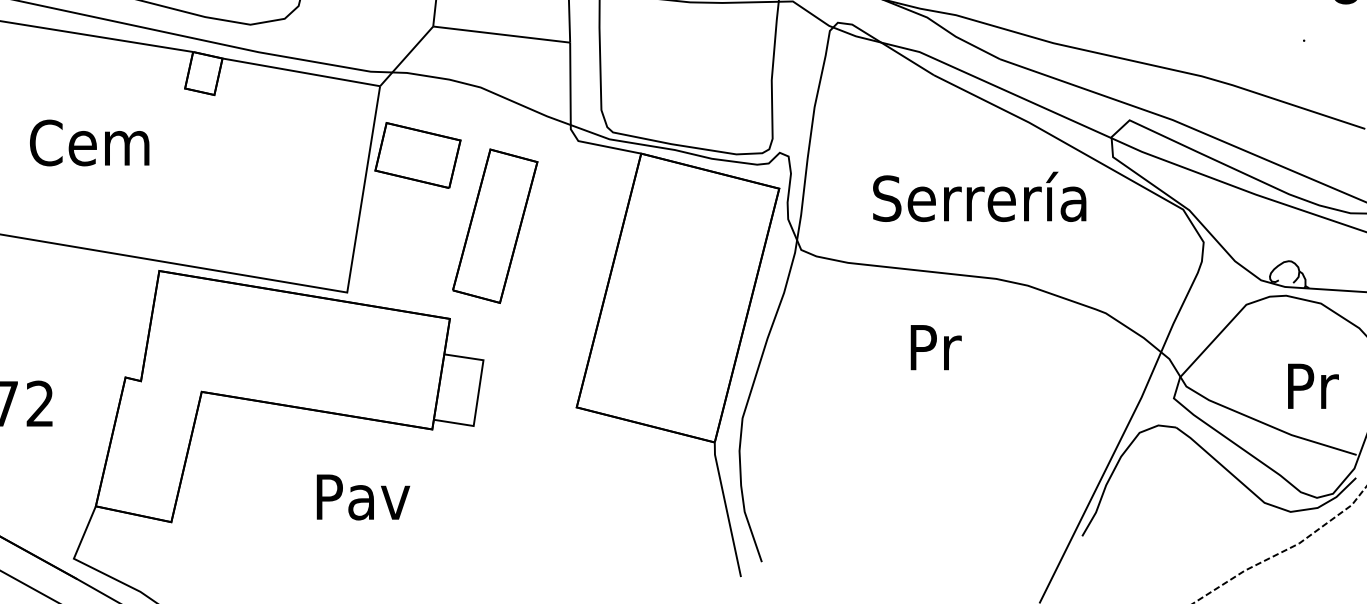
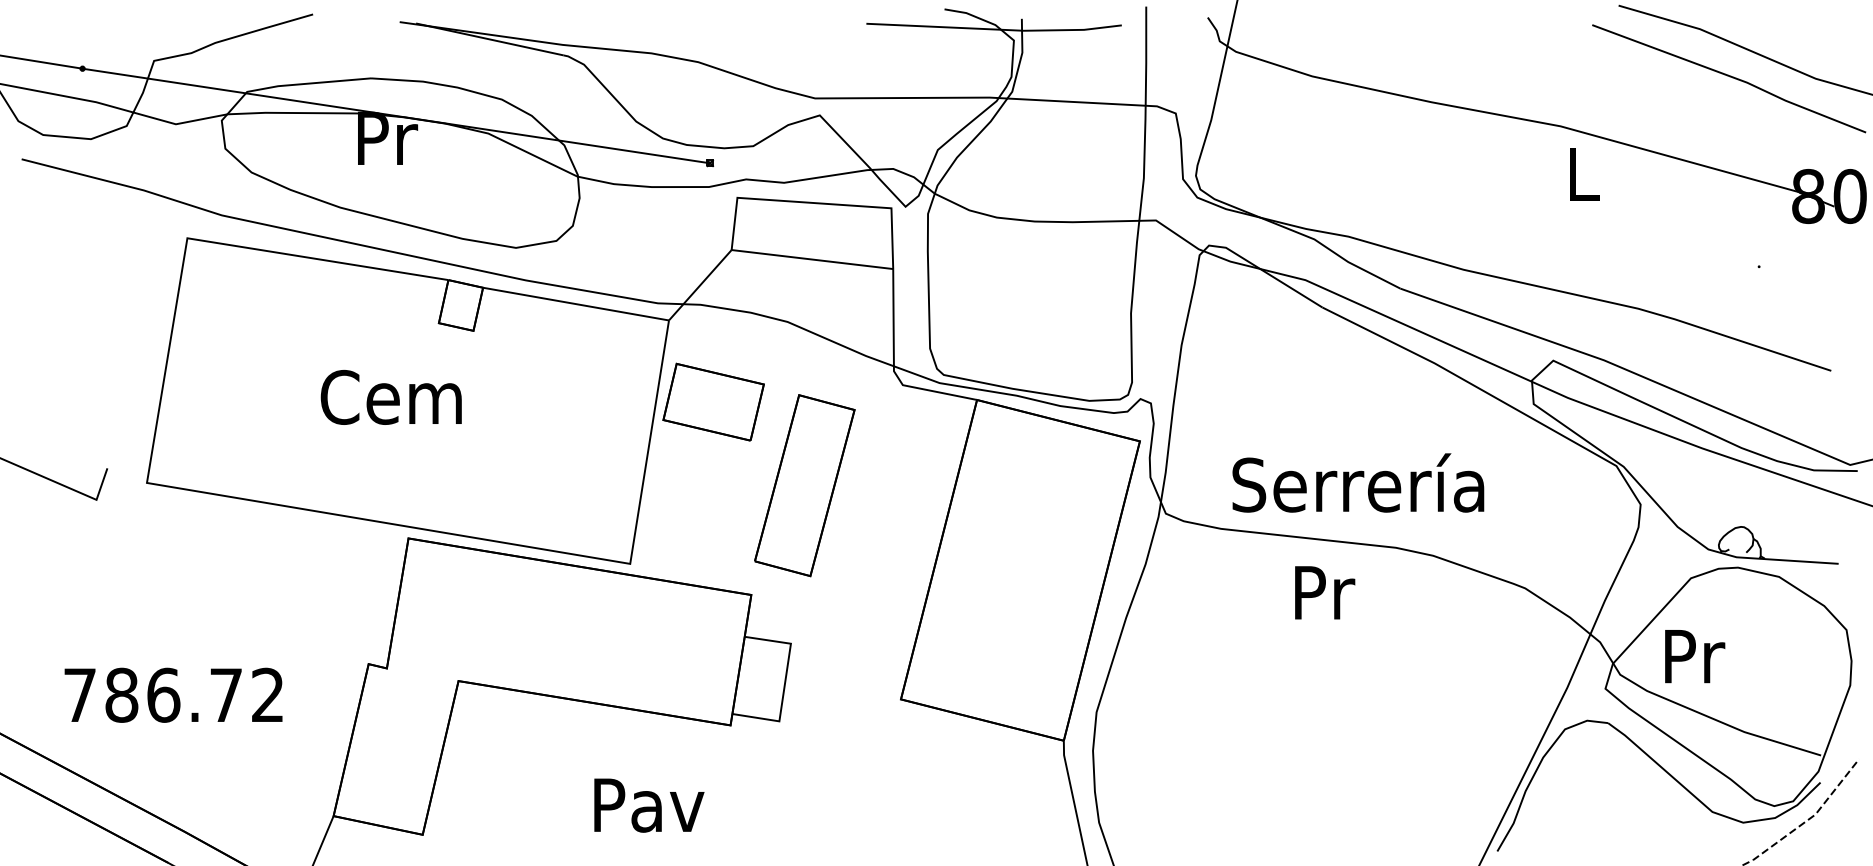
text: (88, 143) -> (390, 397), moved
text: (979, 196) -> (1358, 482), moved
text: (936, 347) -> (1325, 592), moved
text: (1313, 386) -> (1695, 656), moved

